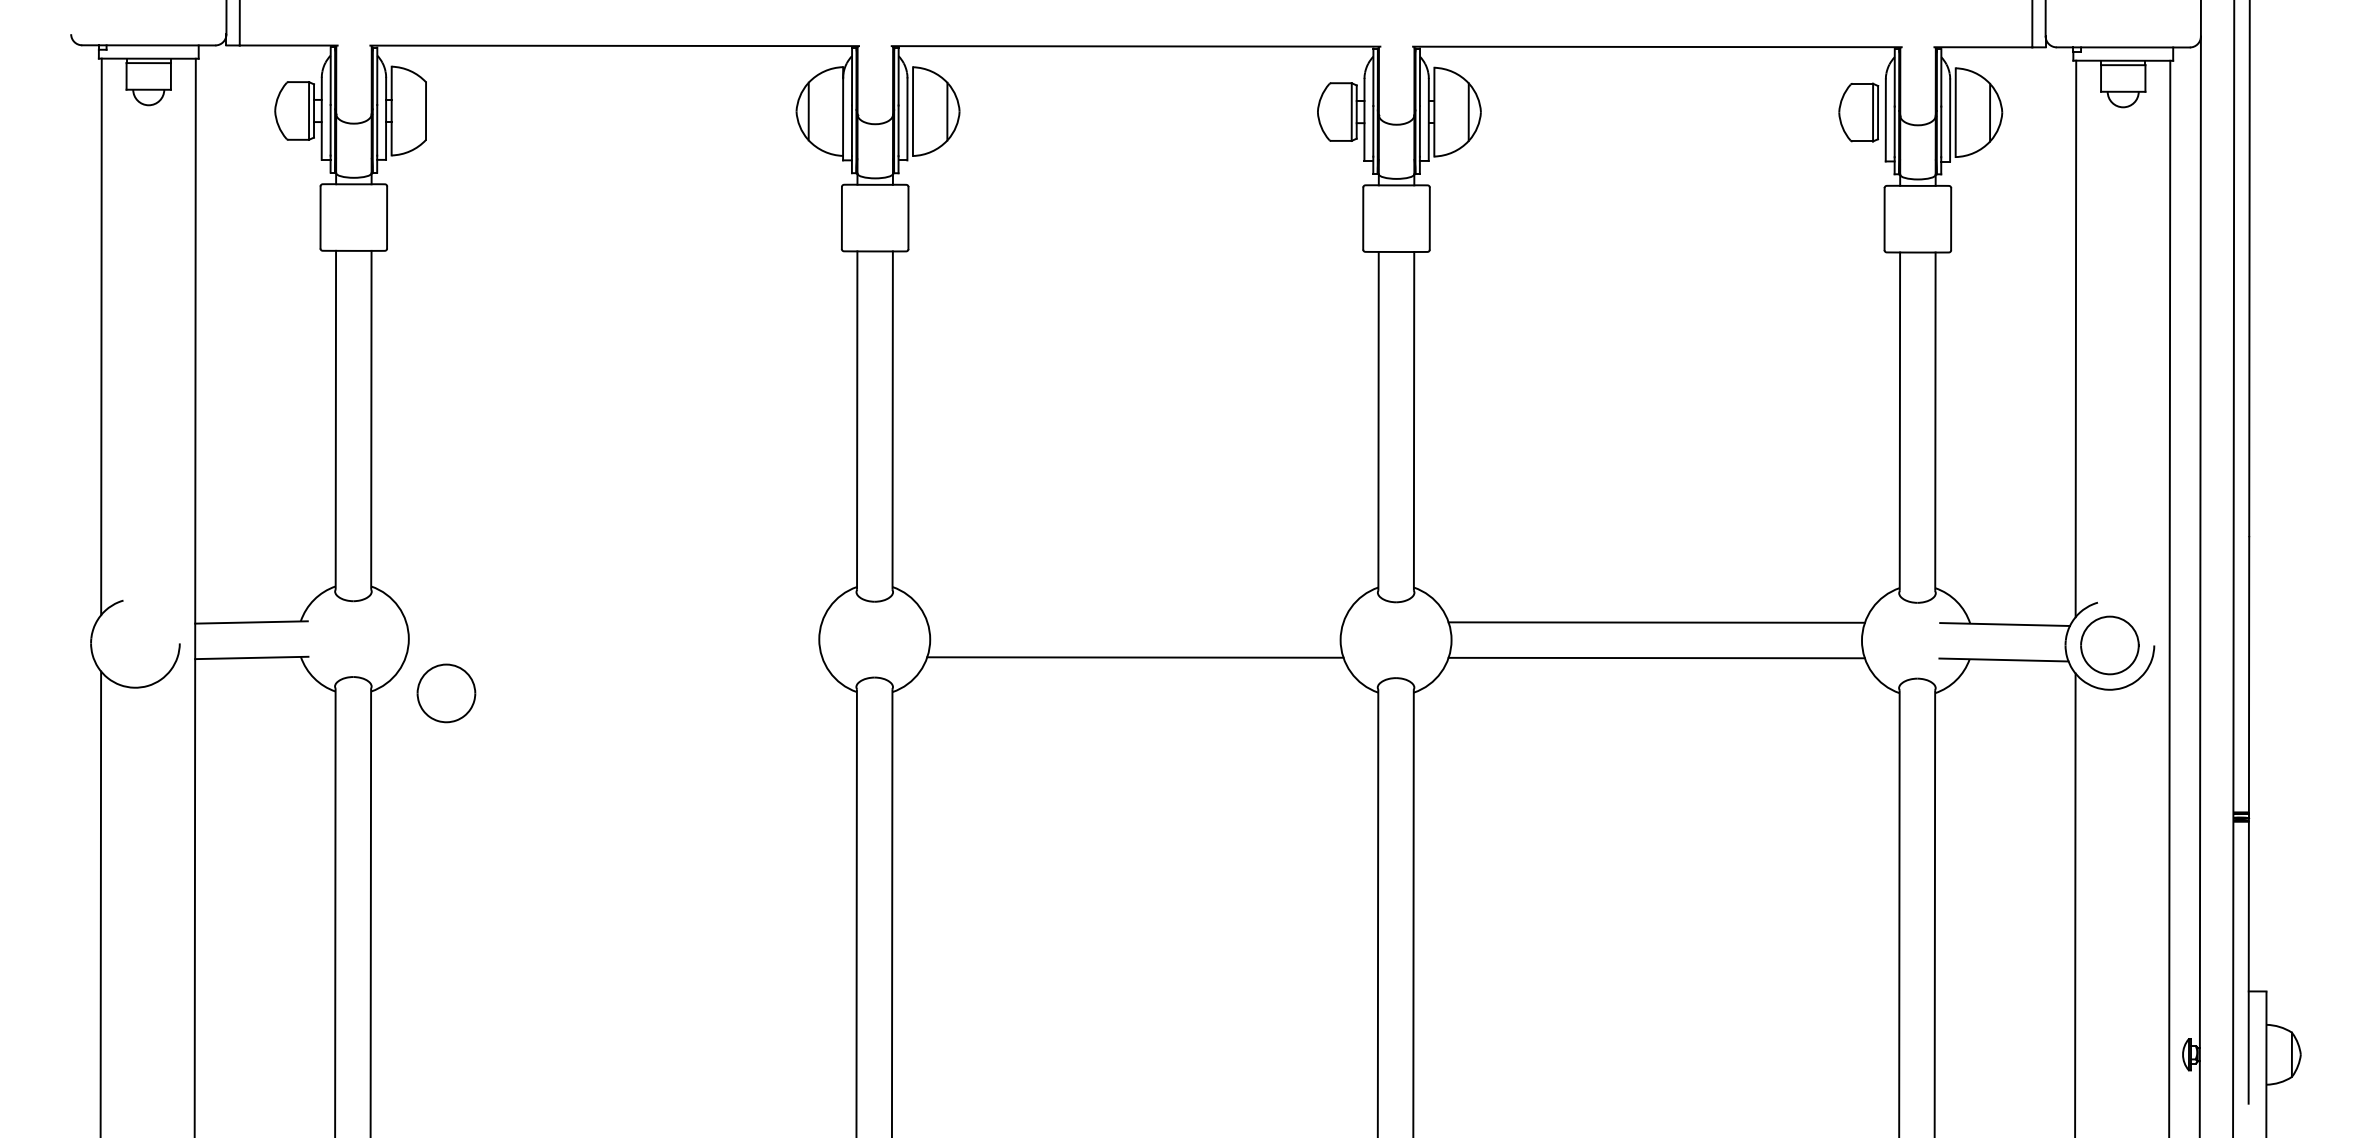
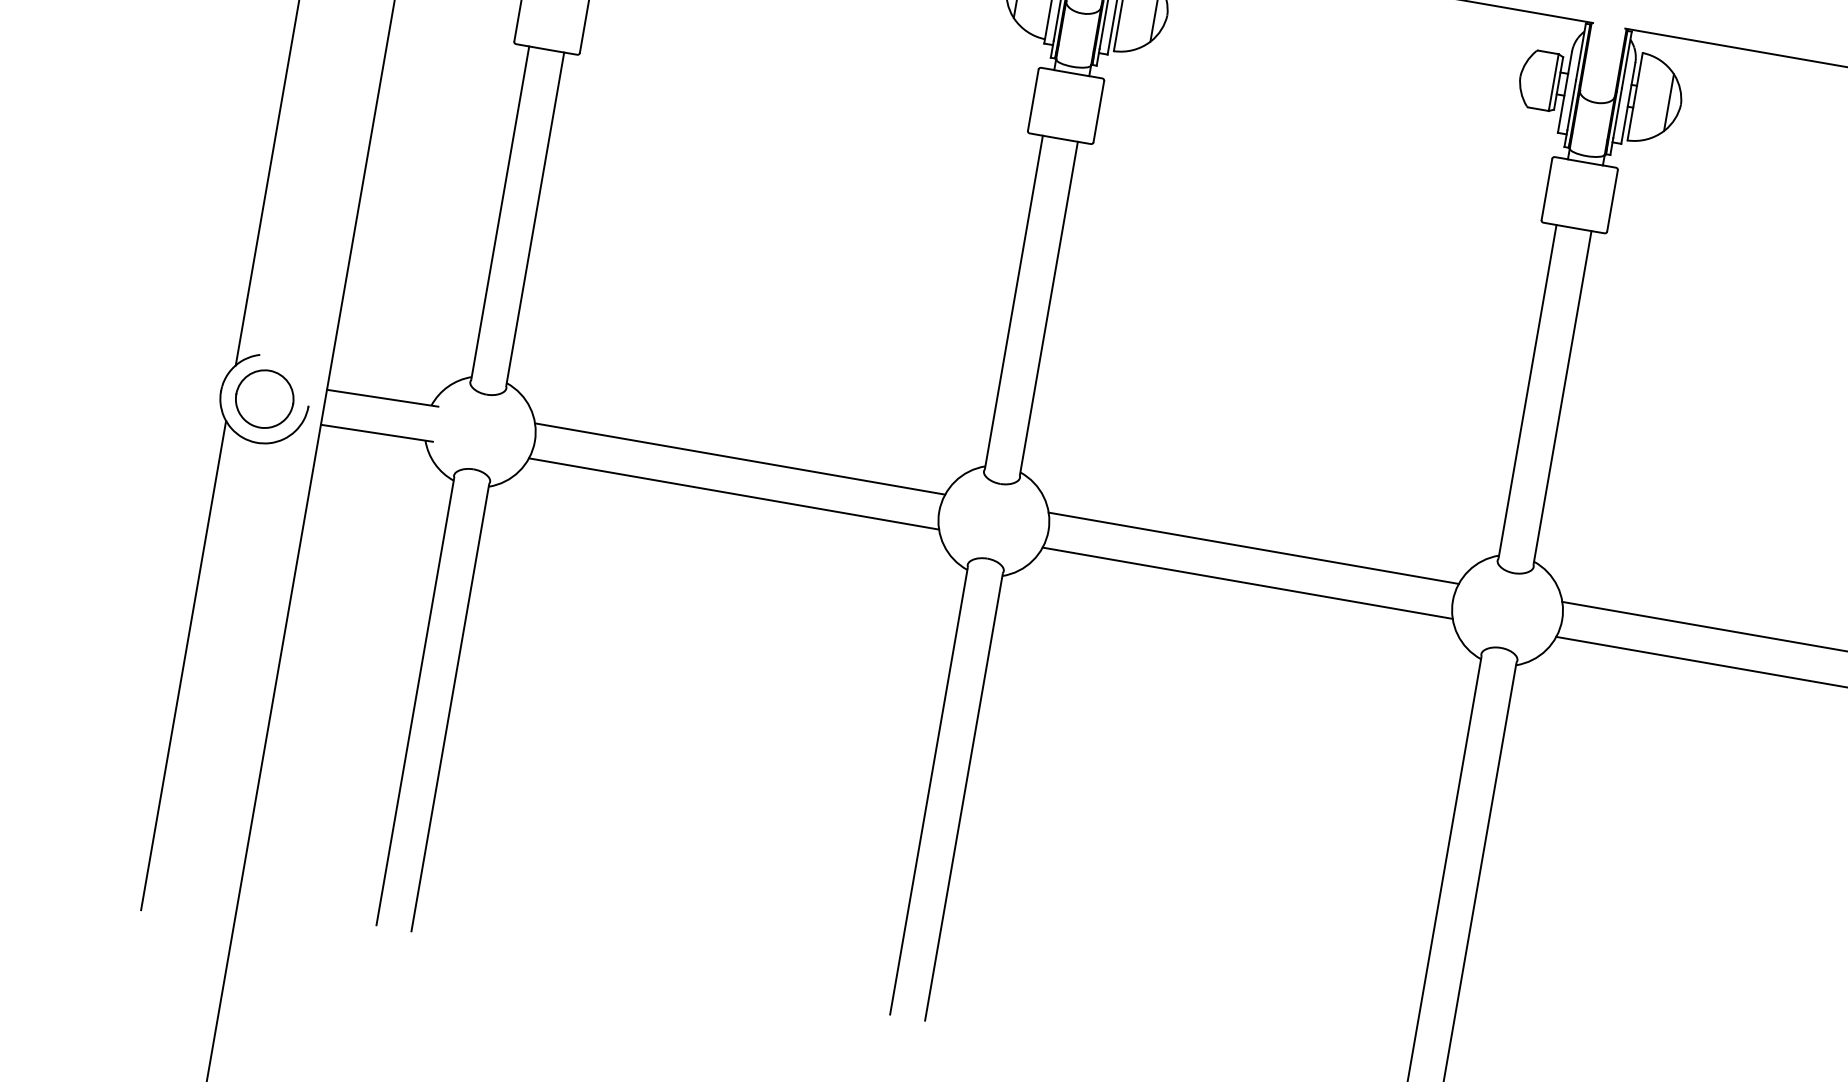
line: (613, 621) -> (739, 458), added
line: (1135, 621) -> (1253, 547), added
line: (613, 656) -> (733, 493), added
part: (446, 693) -> (264, 399), moved

